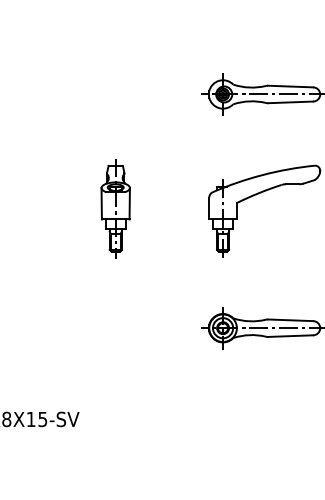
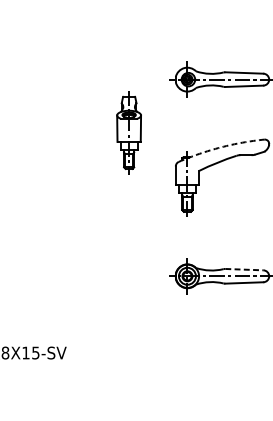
arc: (262, 175) -> (220, 147), solid -> dashed
part: (115, 208) -> (128, 132), moved
line: (290, 320) -> (244, 269), solid -> dashed

